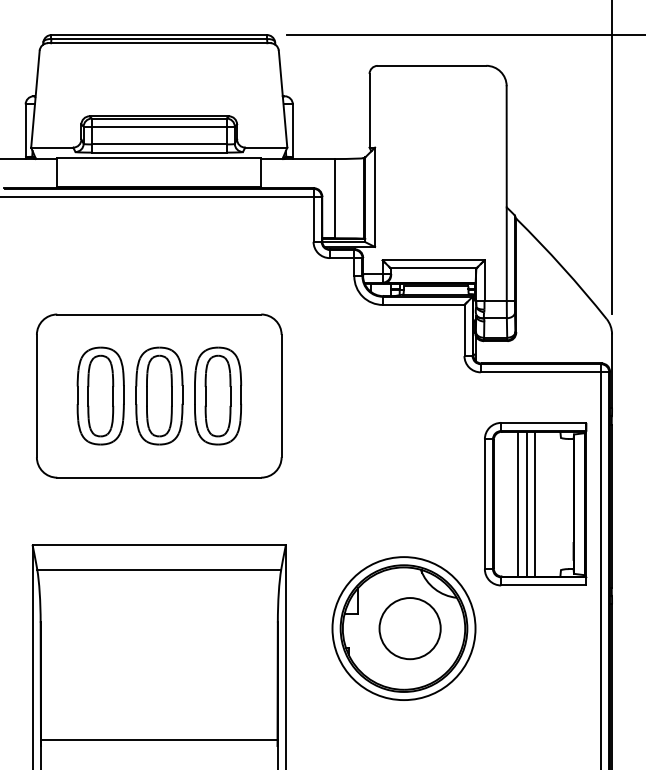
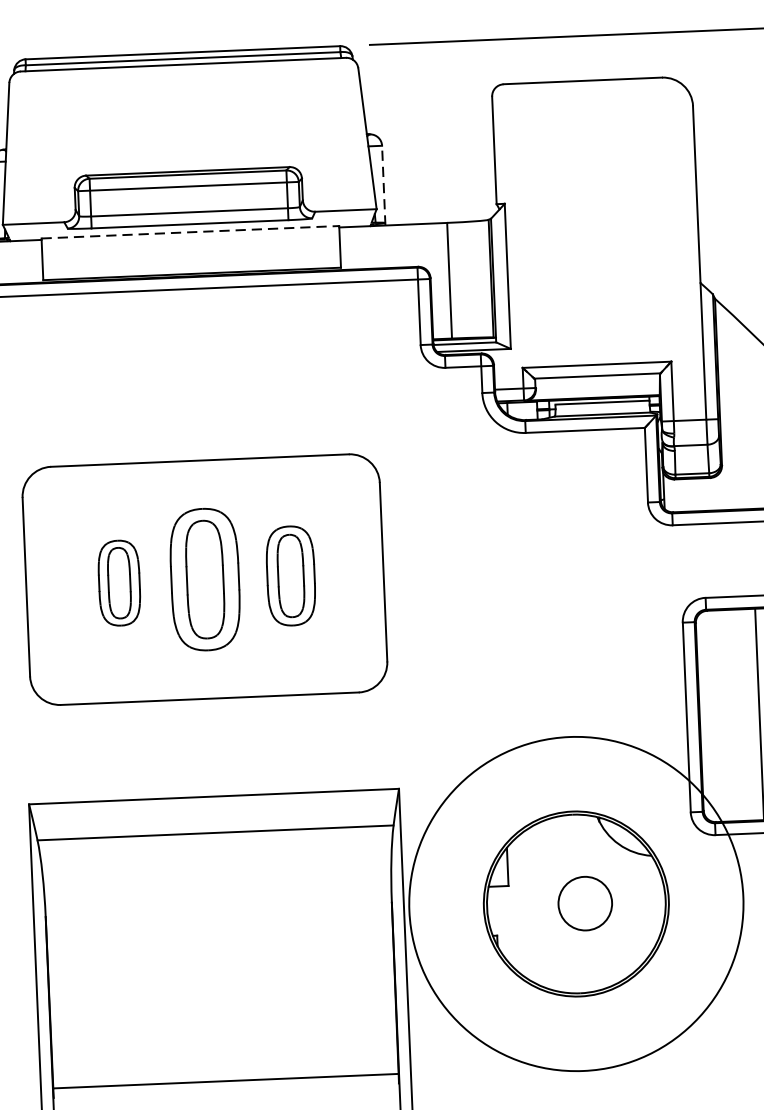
line: (292, 131) -> (383, 185), solid -> dashed
line: (159, 158) -> (190, 232), solid -> dashed
part: (100, 395) -> (119, 582), size x0.6
part: (218, 395) -> (291, 575), size x0.7
line: (518, 503) -> (735, 714), removed
line: (526, 503) -> (747, 713), removed
circle: (403, 628) -> (575, 903), size x1.6
circle: (409, 628) -> (584, 903), size x0.6

